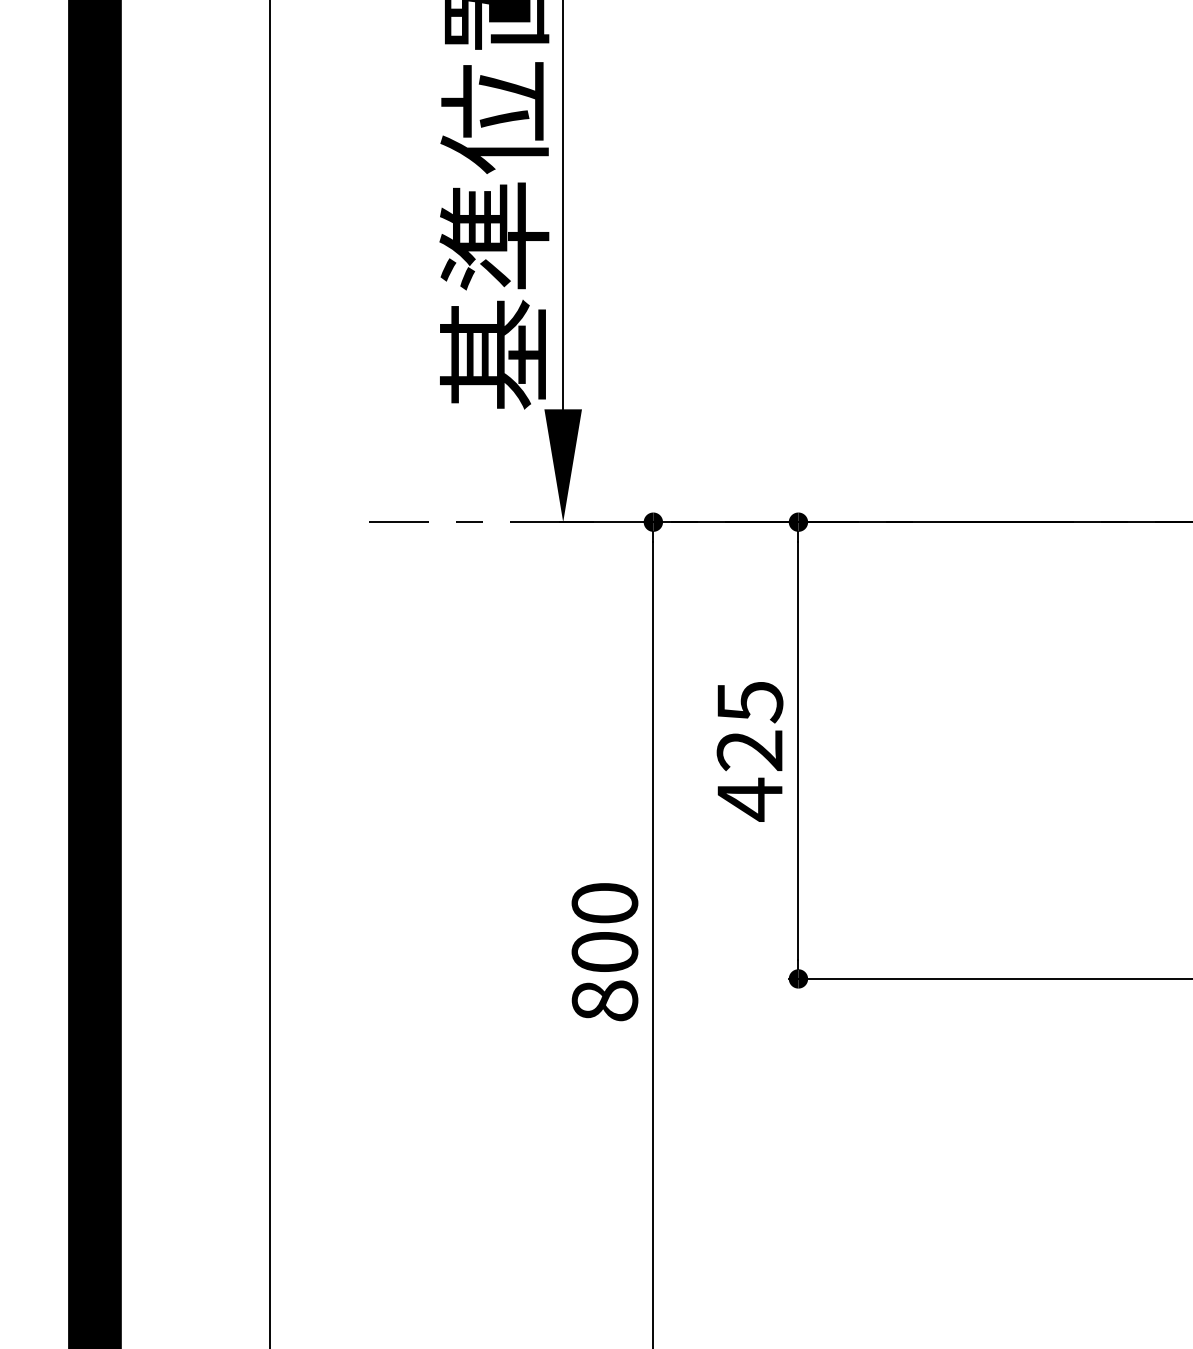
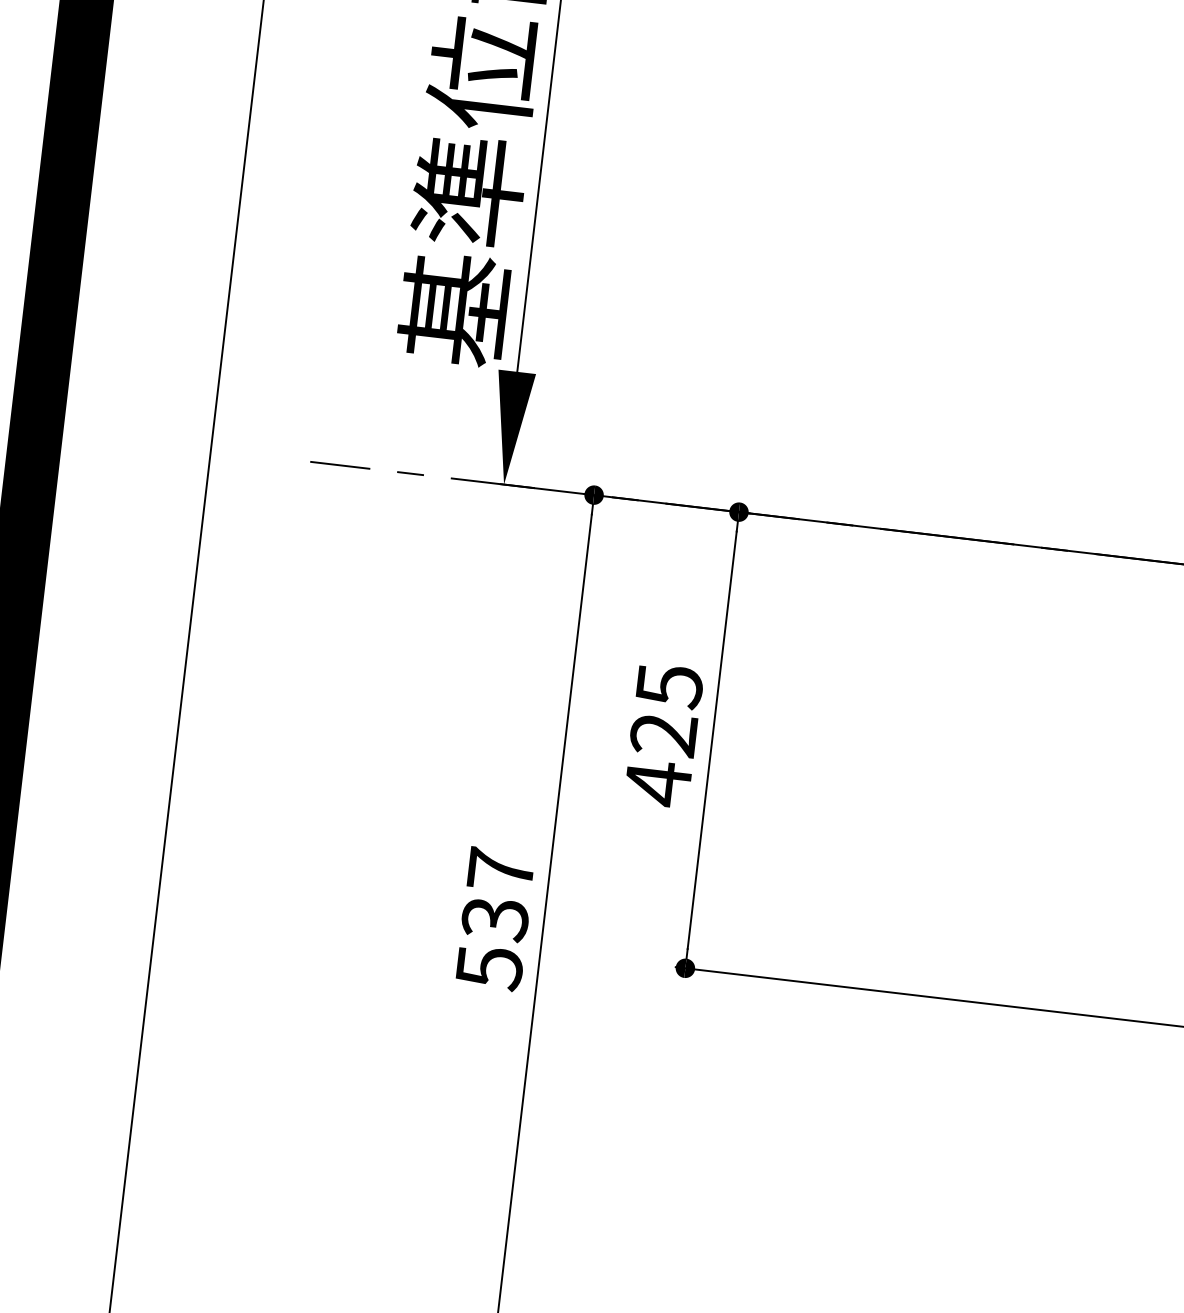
text: (604, 952) -> (494, 919), 800 -> 537

